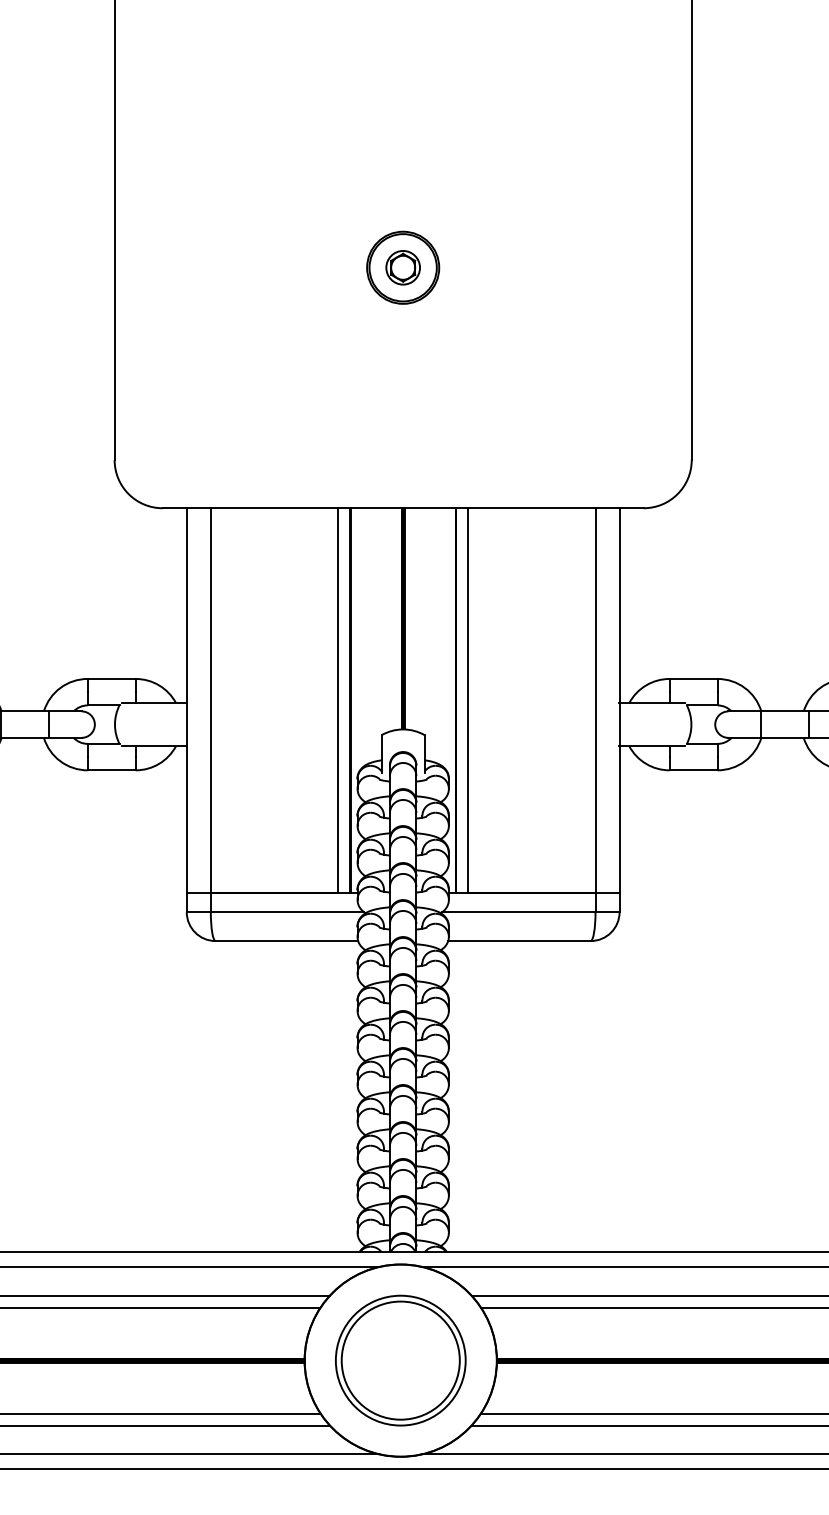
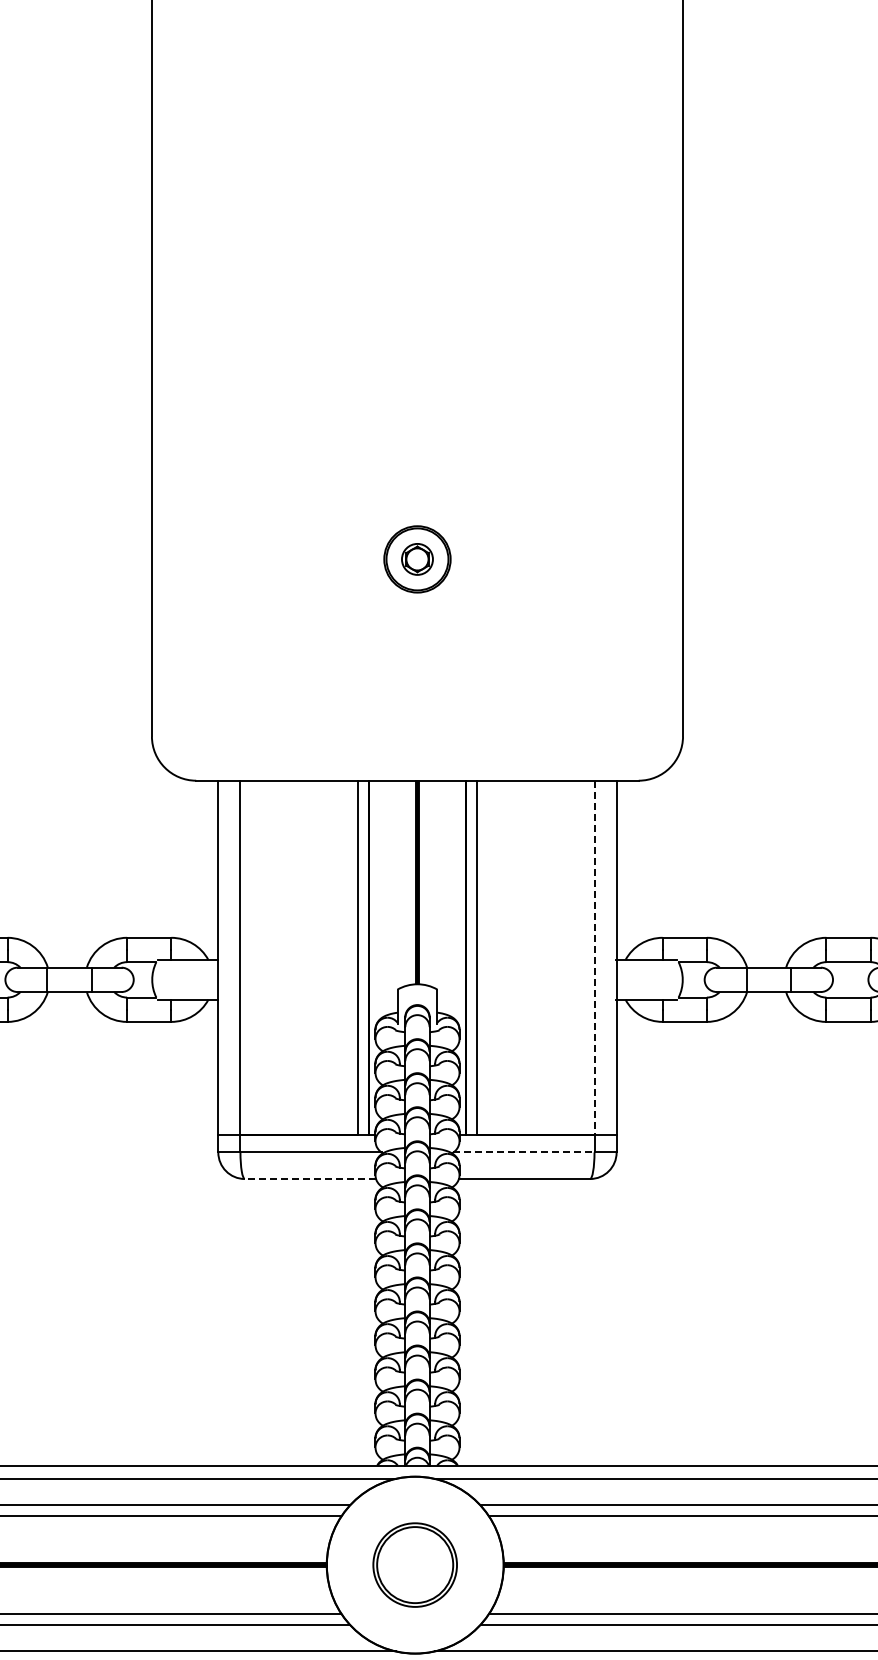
line: (595, 701) -> (594, 958), solid -> dashed
line: (518, 912) -> (523, 1152), solid -> dashed
line: (286, 941) -> (310, 1179), solid -> dashed
part: (399, 1359) -> (414, 1564), size x0.7

